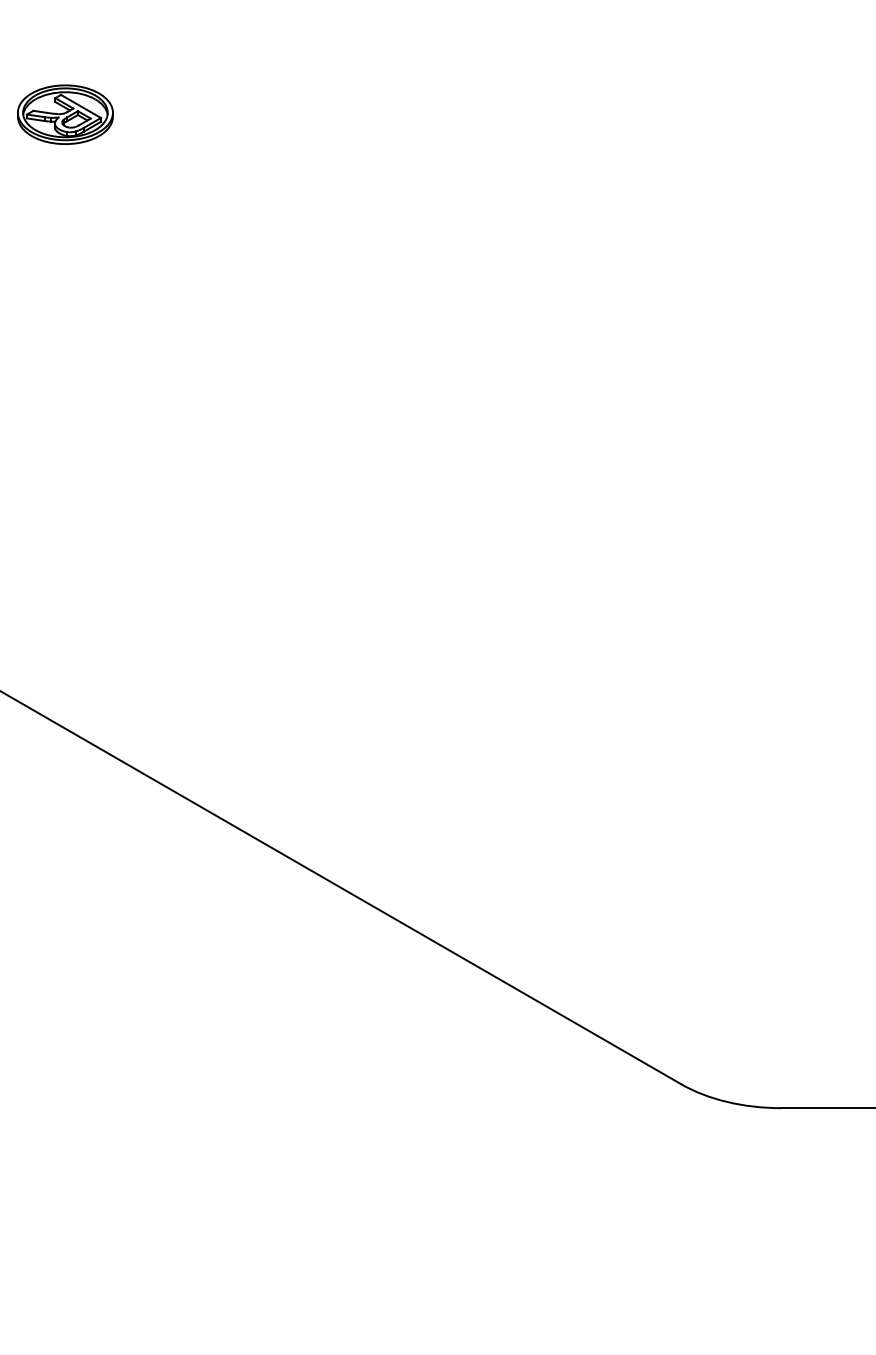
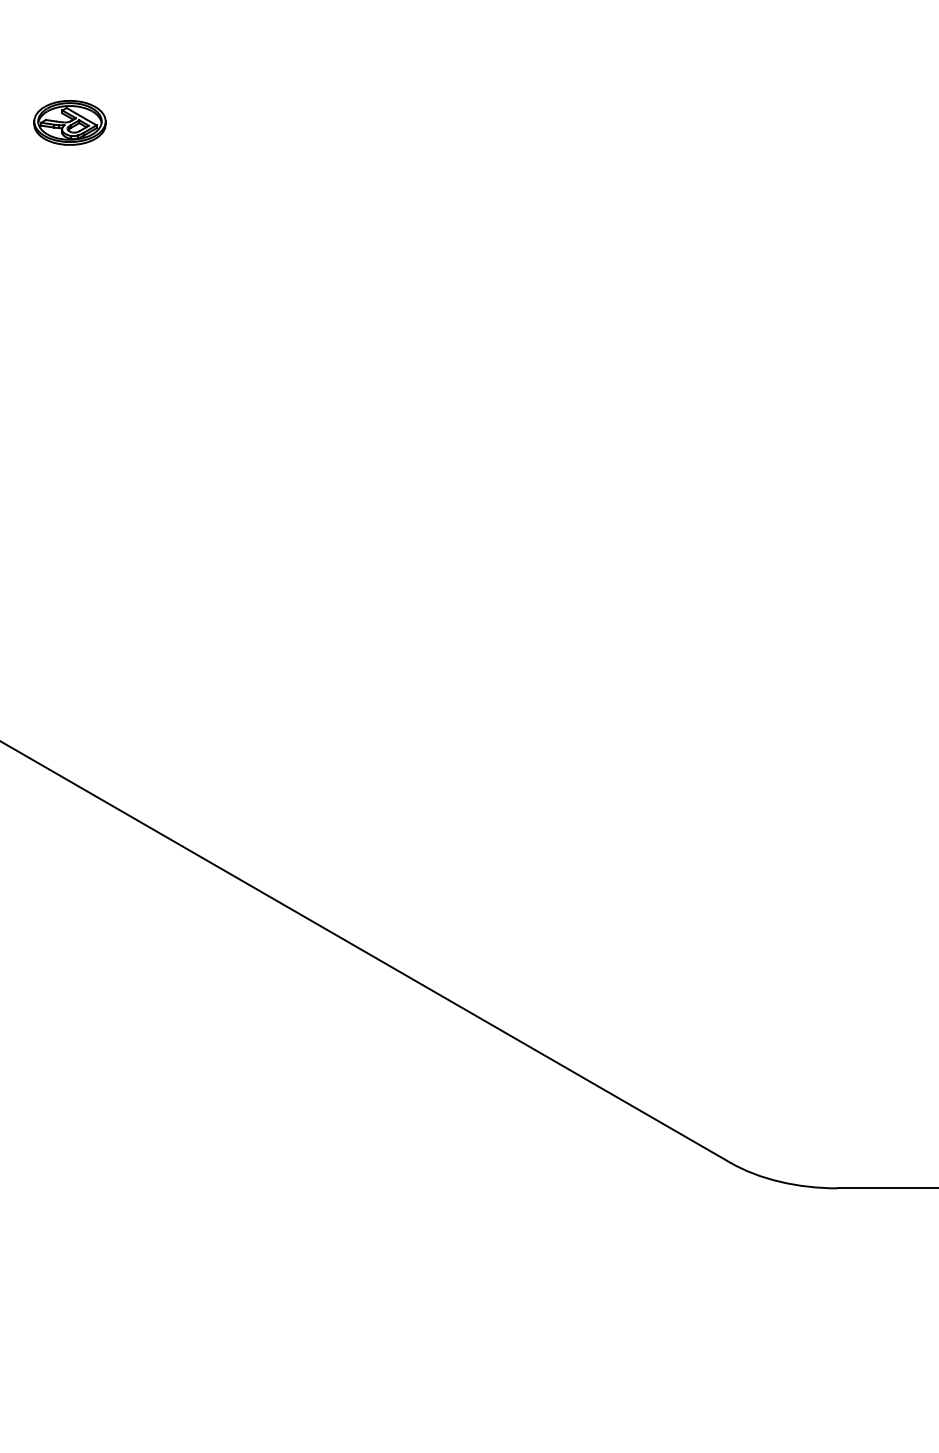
part: (65, 114) -> (70, 122), size x0.7

